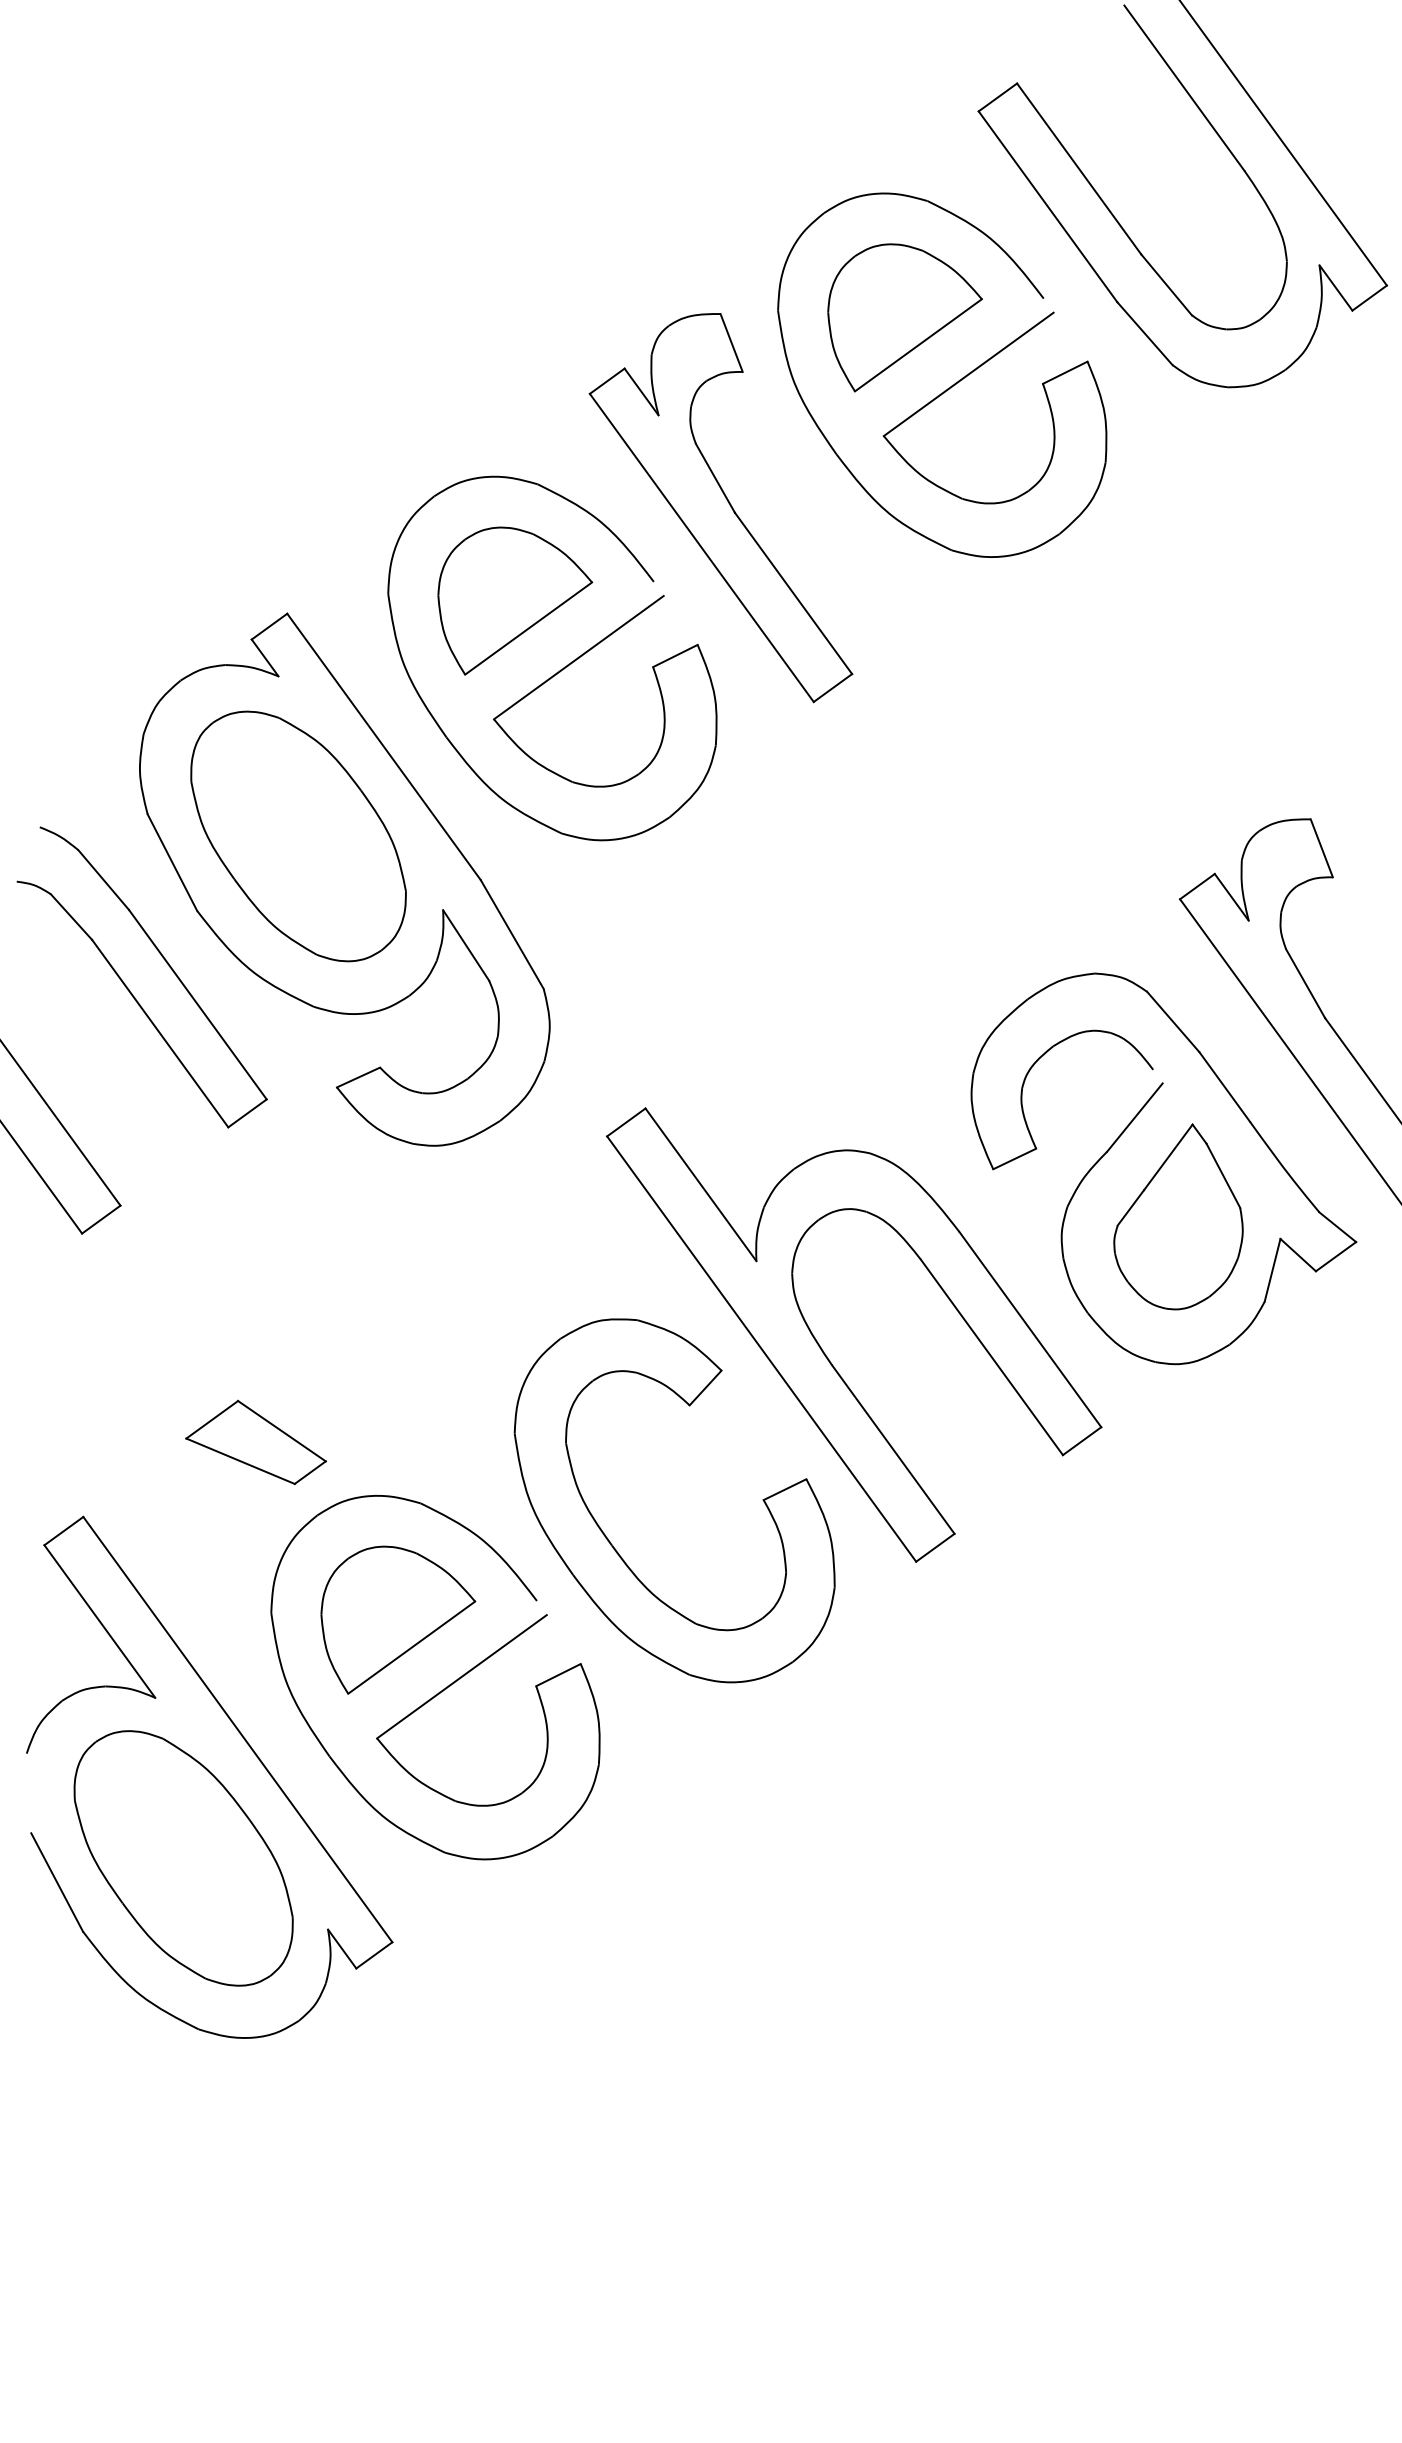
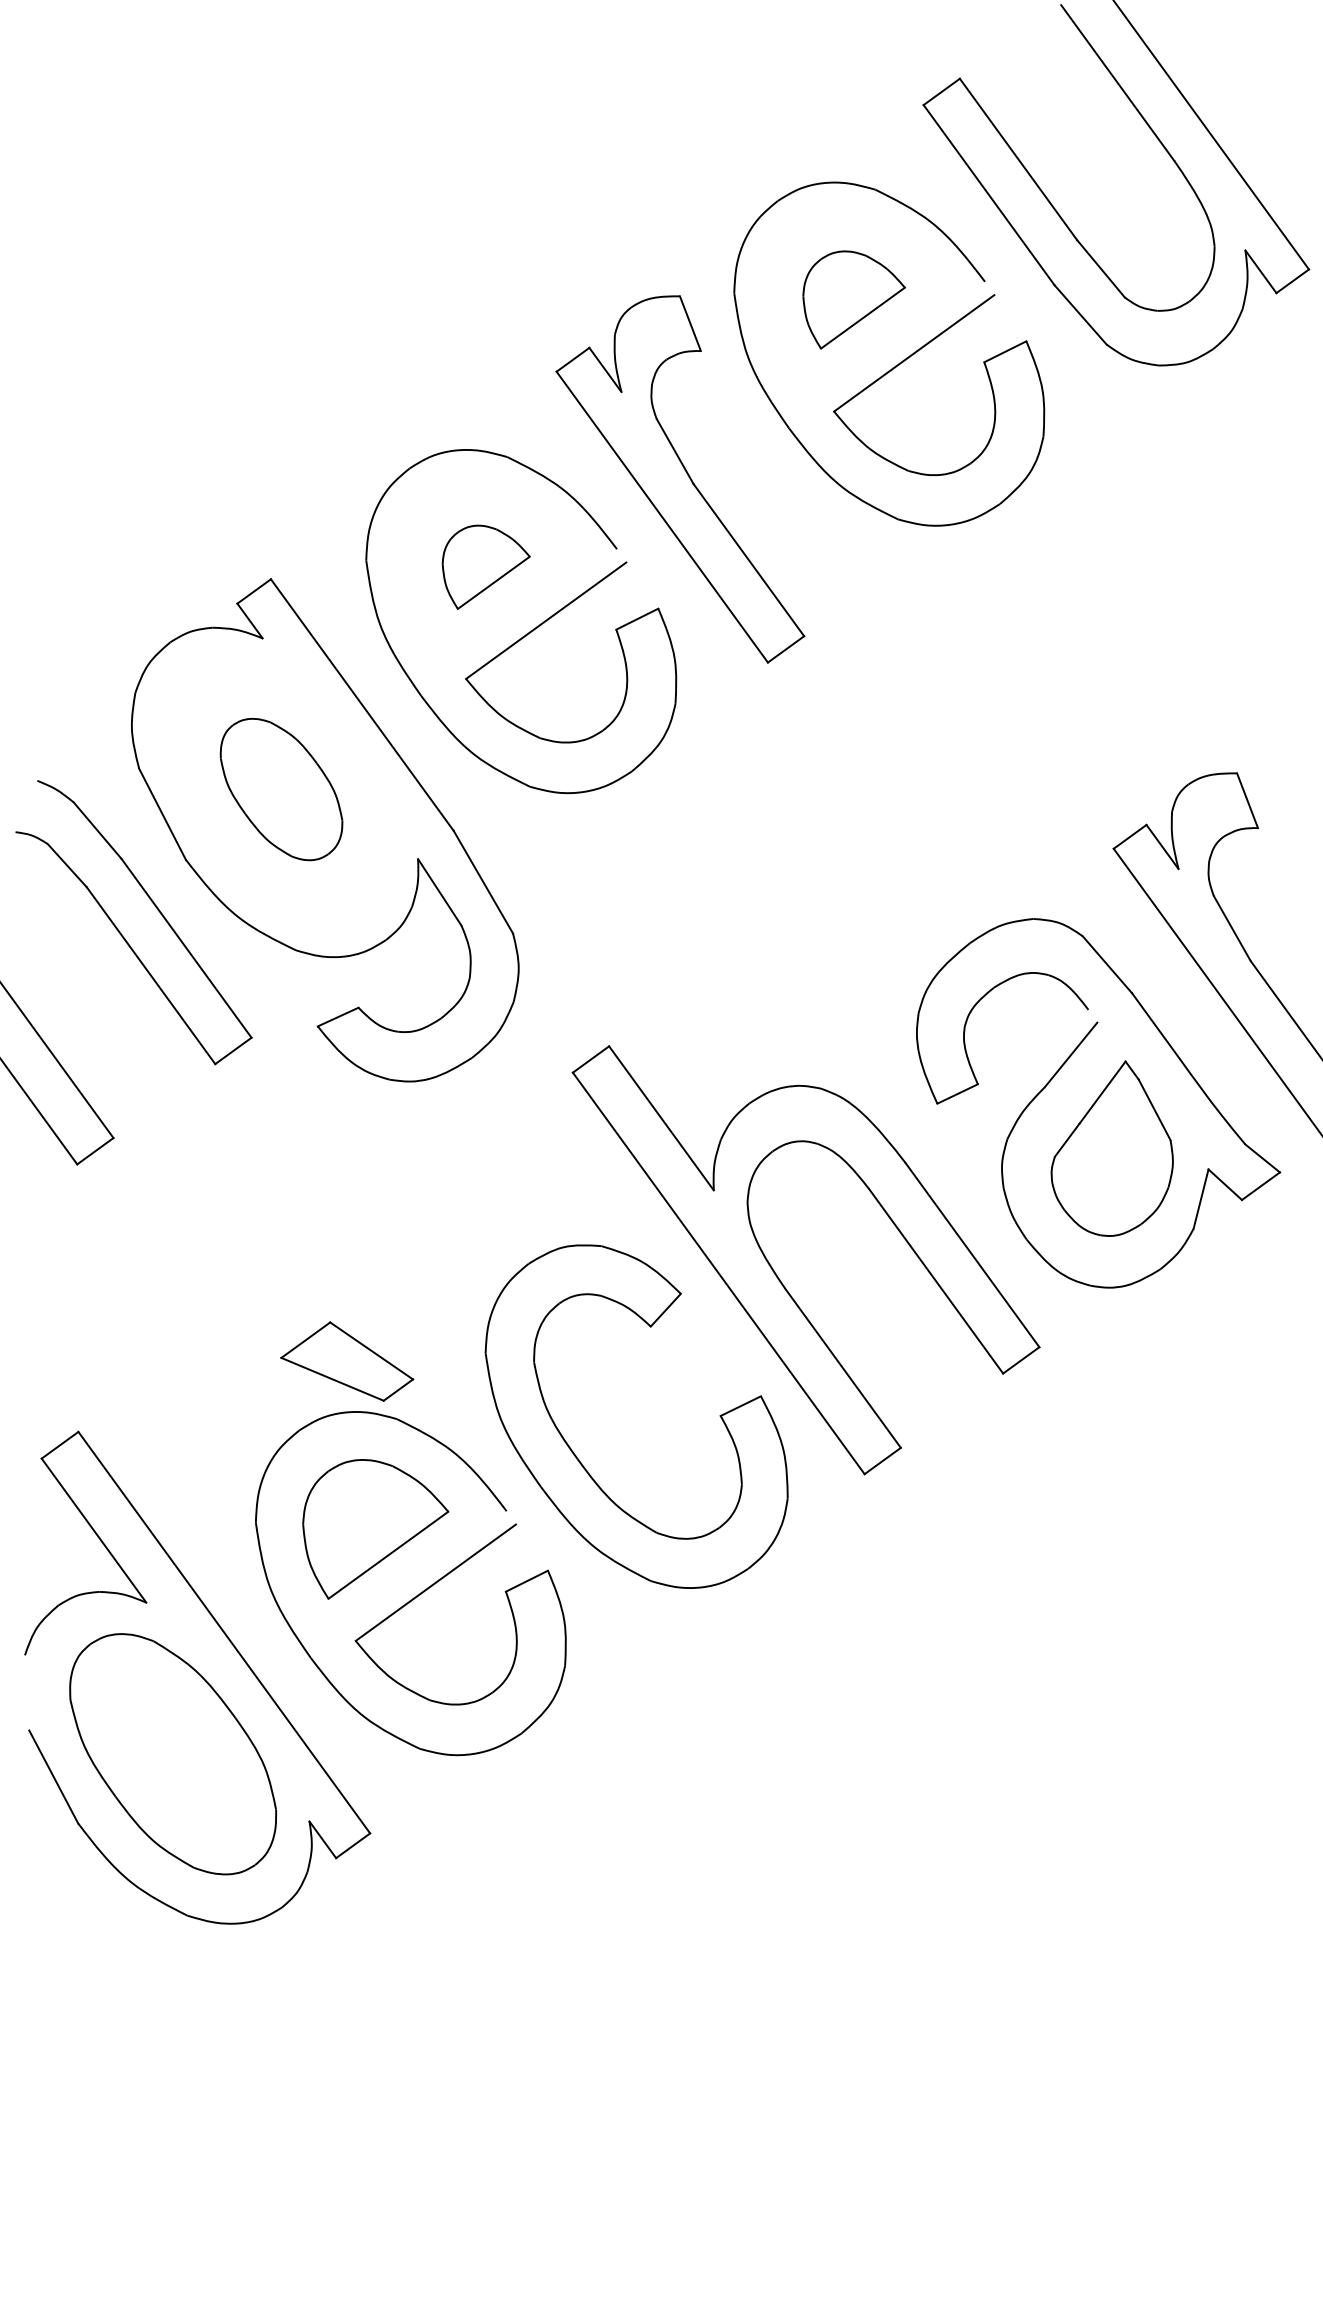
part: (904, 317) -> (853, 299), size x0.7
part: (515, 600) -> (486, 566), size x0.6
part: (298, 836) -> (281, 789), size x0.6
part: (255, 1441) -> (346, 1360), moved

